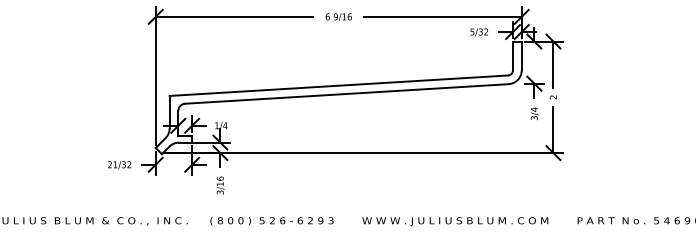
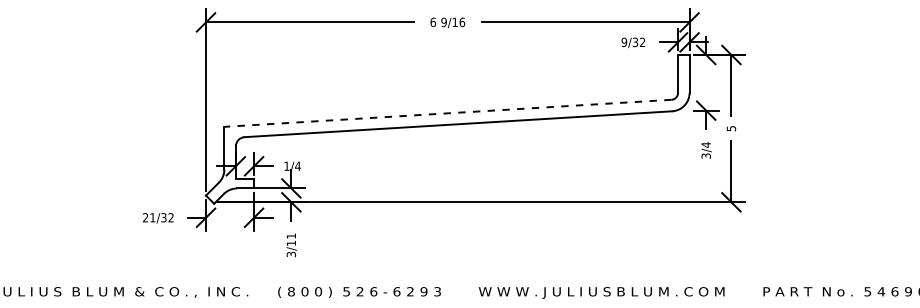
text: (472, 31) -> (624, 41), 5/32 -> 9/32
line: (338, 85) -> (447, 113), solid -> dashed
text: (553, 97) -> (731, 128), 2 -> 5
text: (219, 178) -> (290, 235), 3/16 -> 3/11

